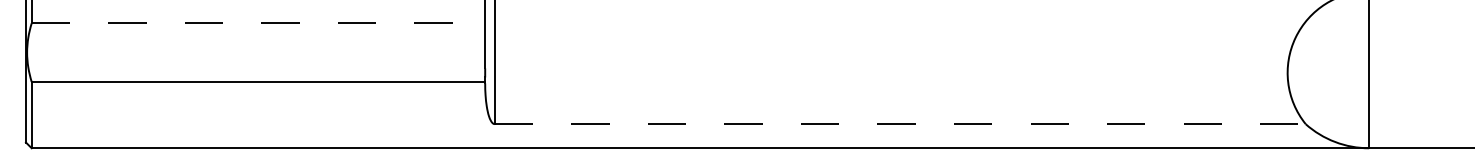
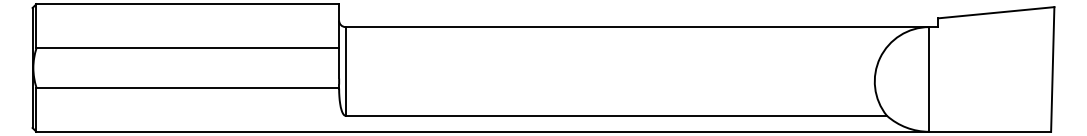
line: (259, 23) -> (188, 48), dashed -> solid
line: (900, 123) -> (616, 115), dashed -> solid

